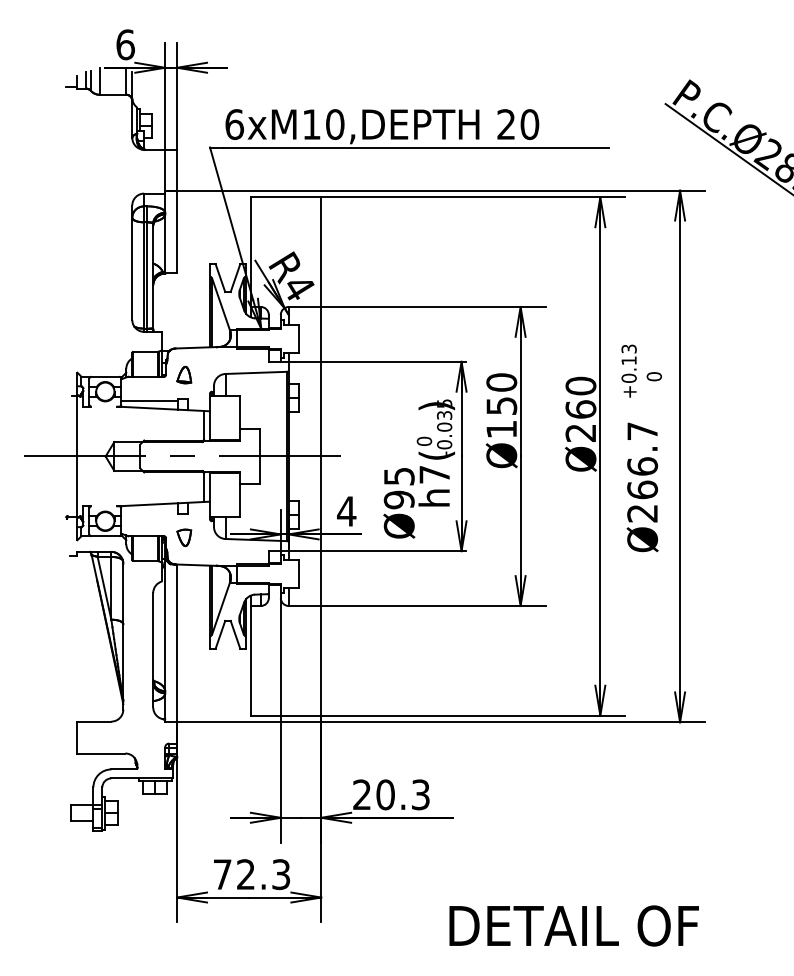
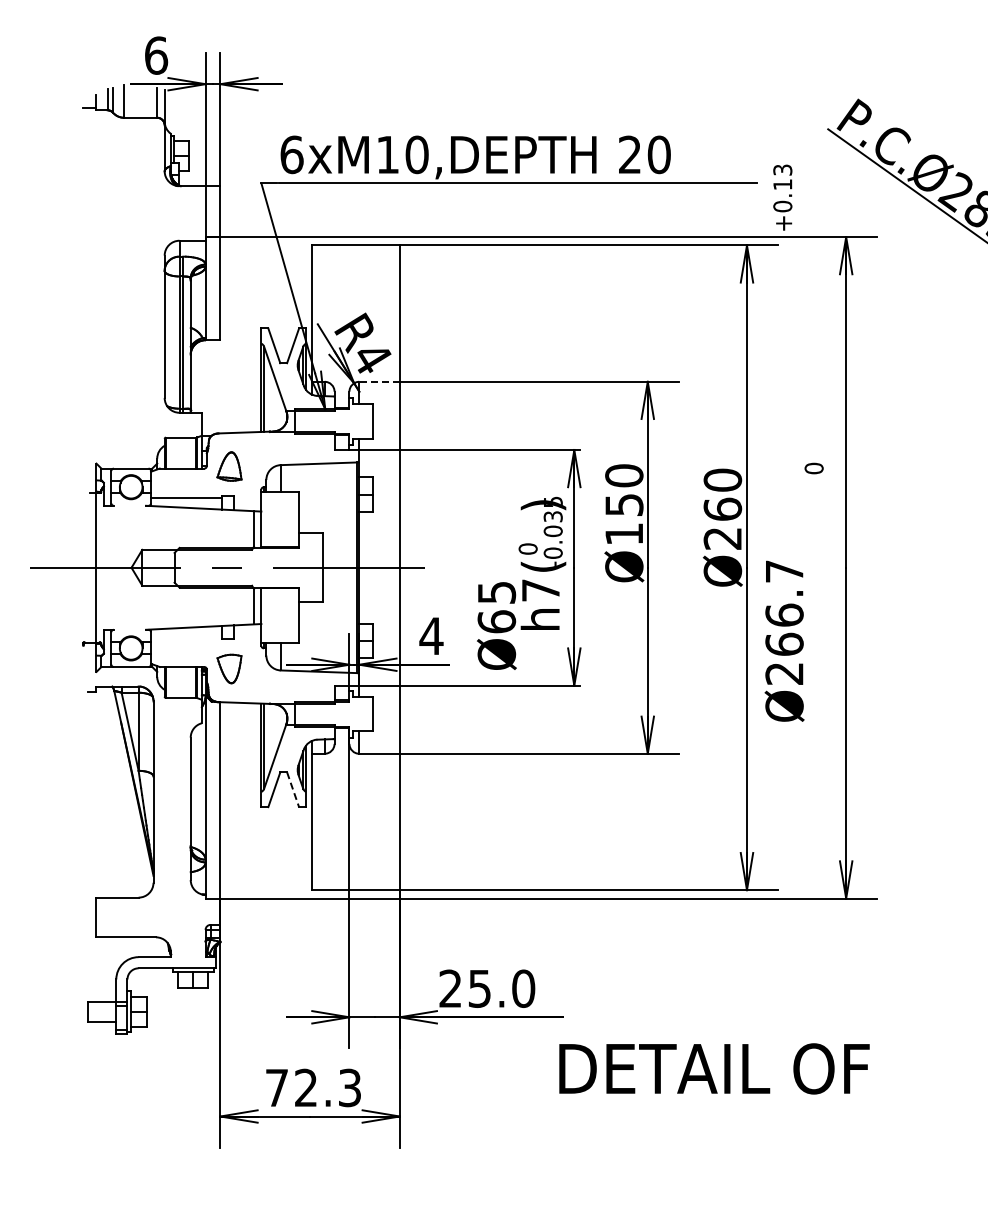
line: (304, 306) -> (379, 381), solid -> dashed
text: (628, 371) -> (782, 197), moved
part: (183, 375) -> (228, 466), size x1.4
text: (642, 486) -> (784, 640), moved
text: (399, 499) -> (496, 621), Ø95 -> Ø65
part: (183, 537) -> (228, 668), size x1.4
line: (235, 635) -> (293, 790), solid -> dashed
text: (403, 794) -> (501, 988), 20.3 -> 25.0
text: (574, 925) -> (714, 1068), moved

